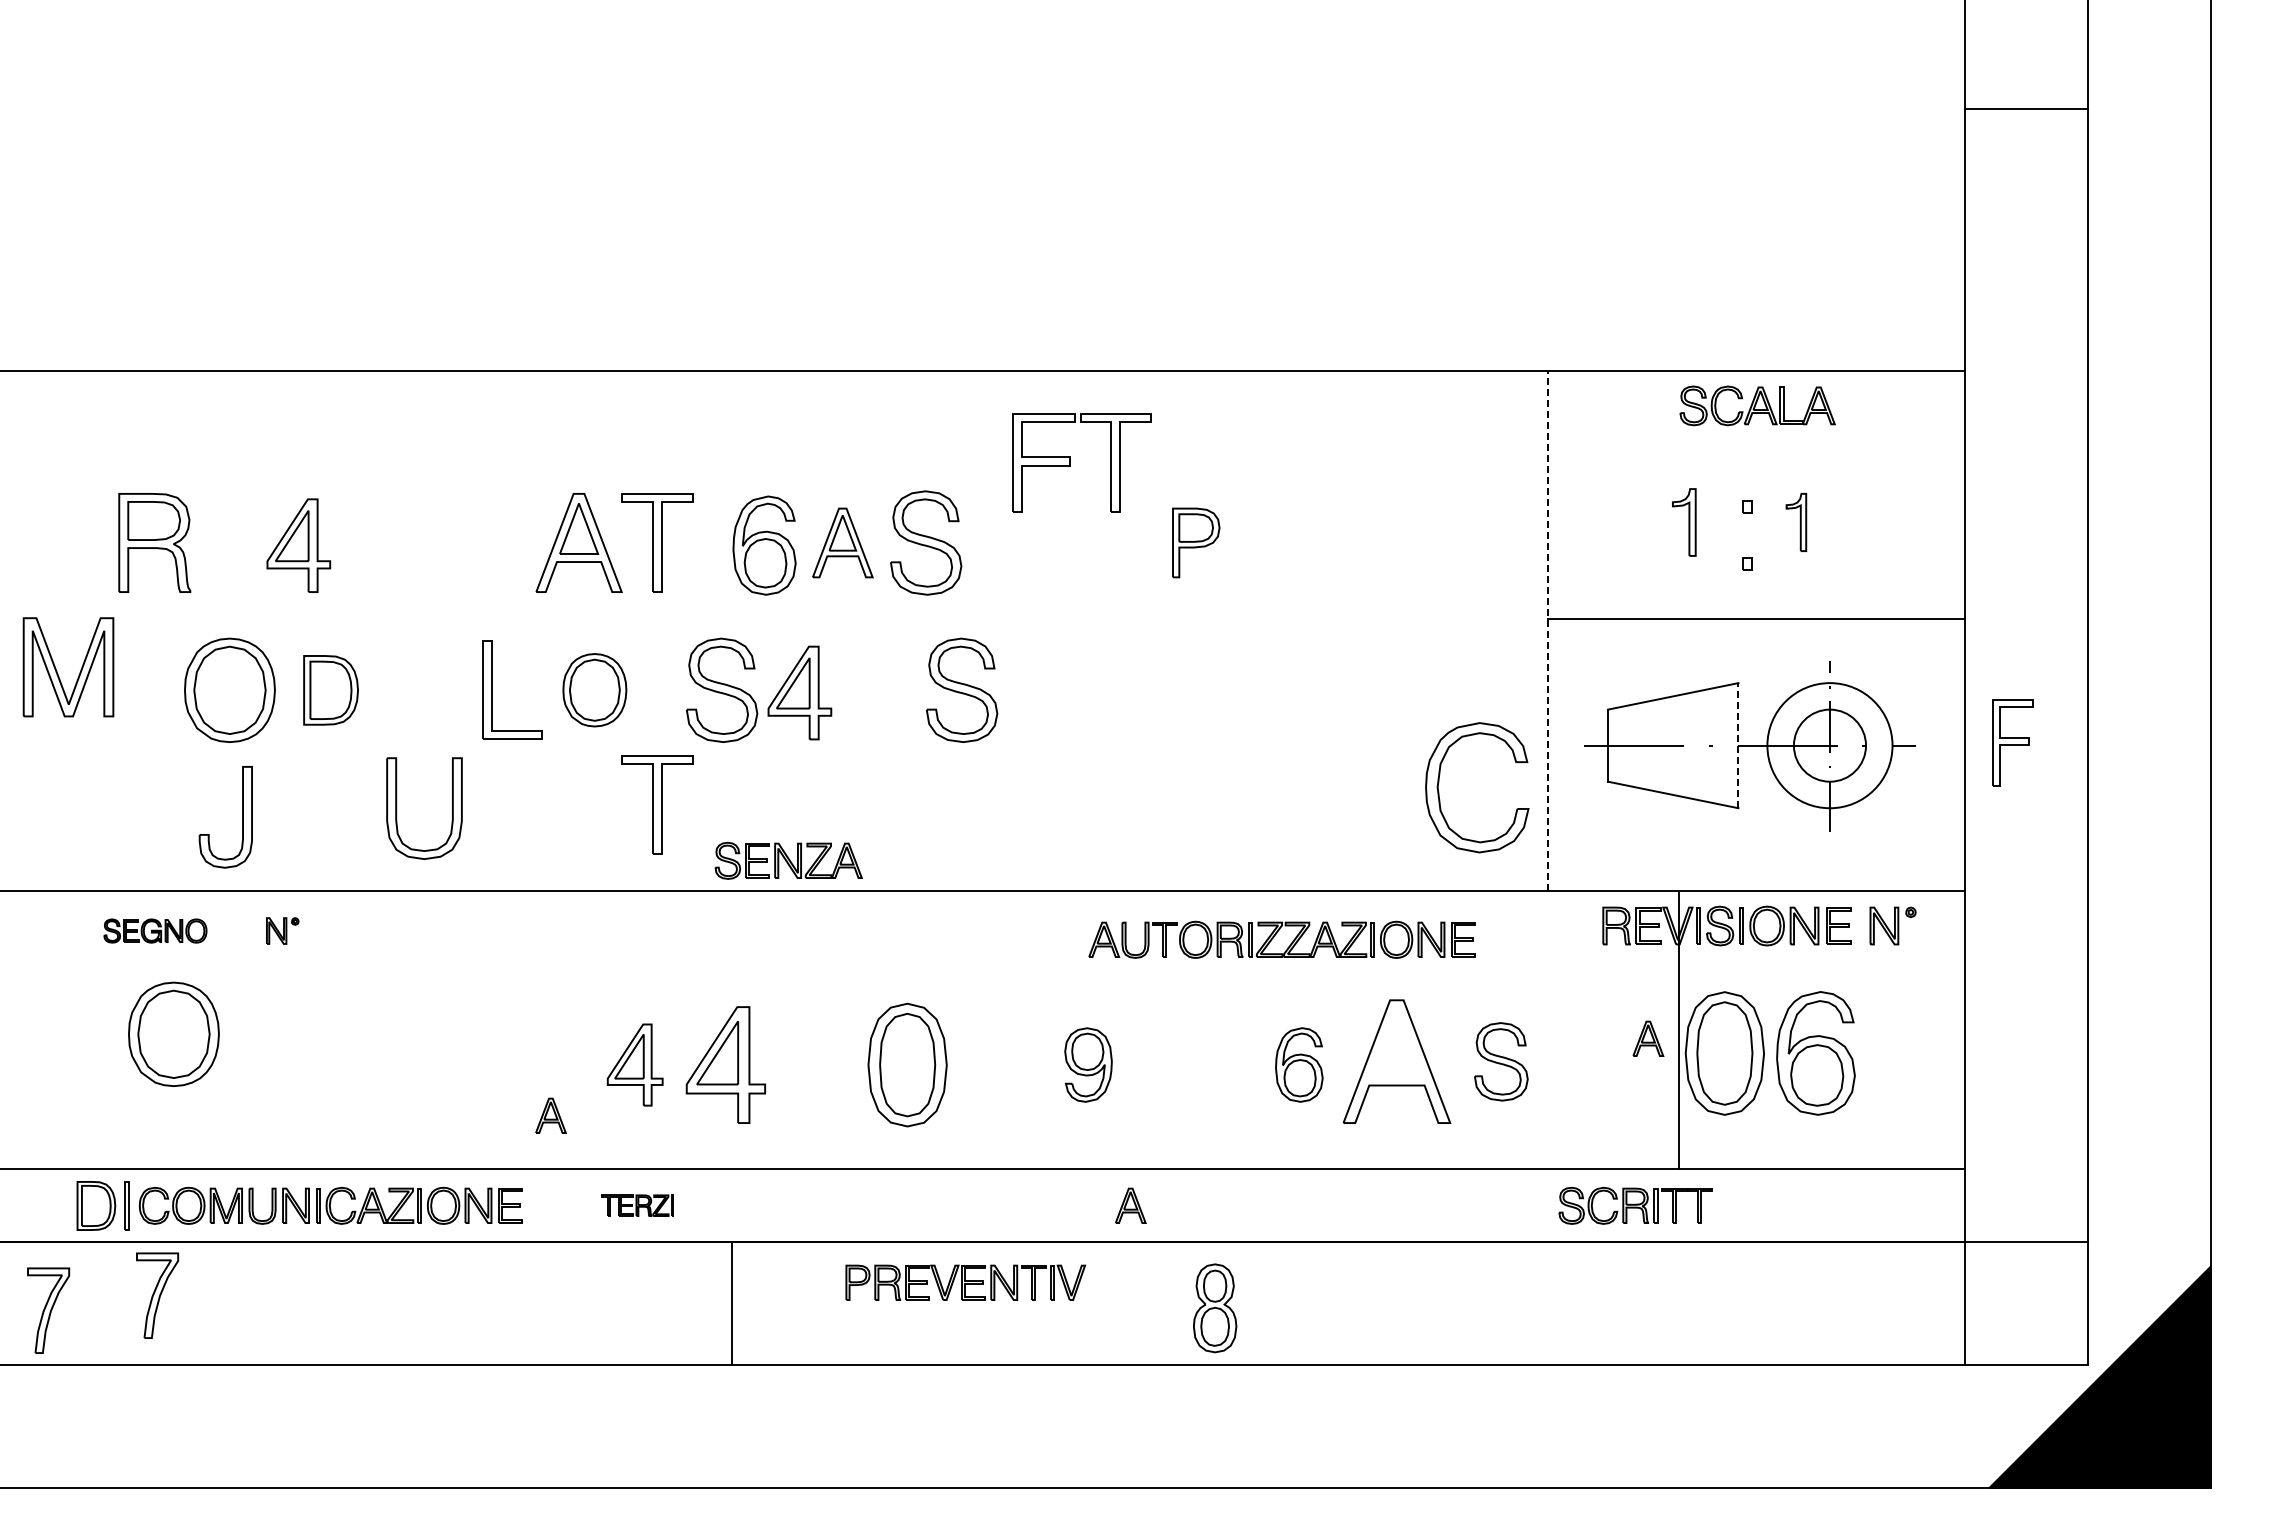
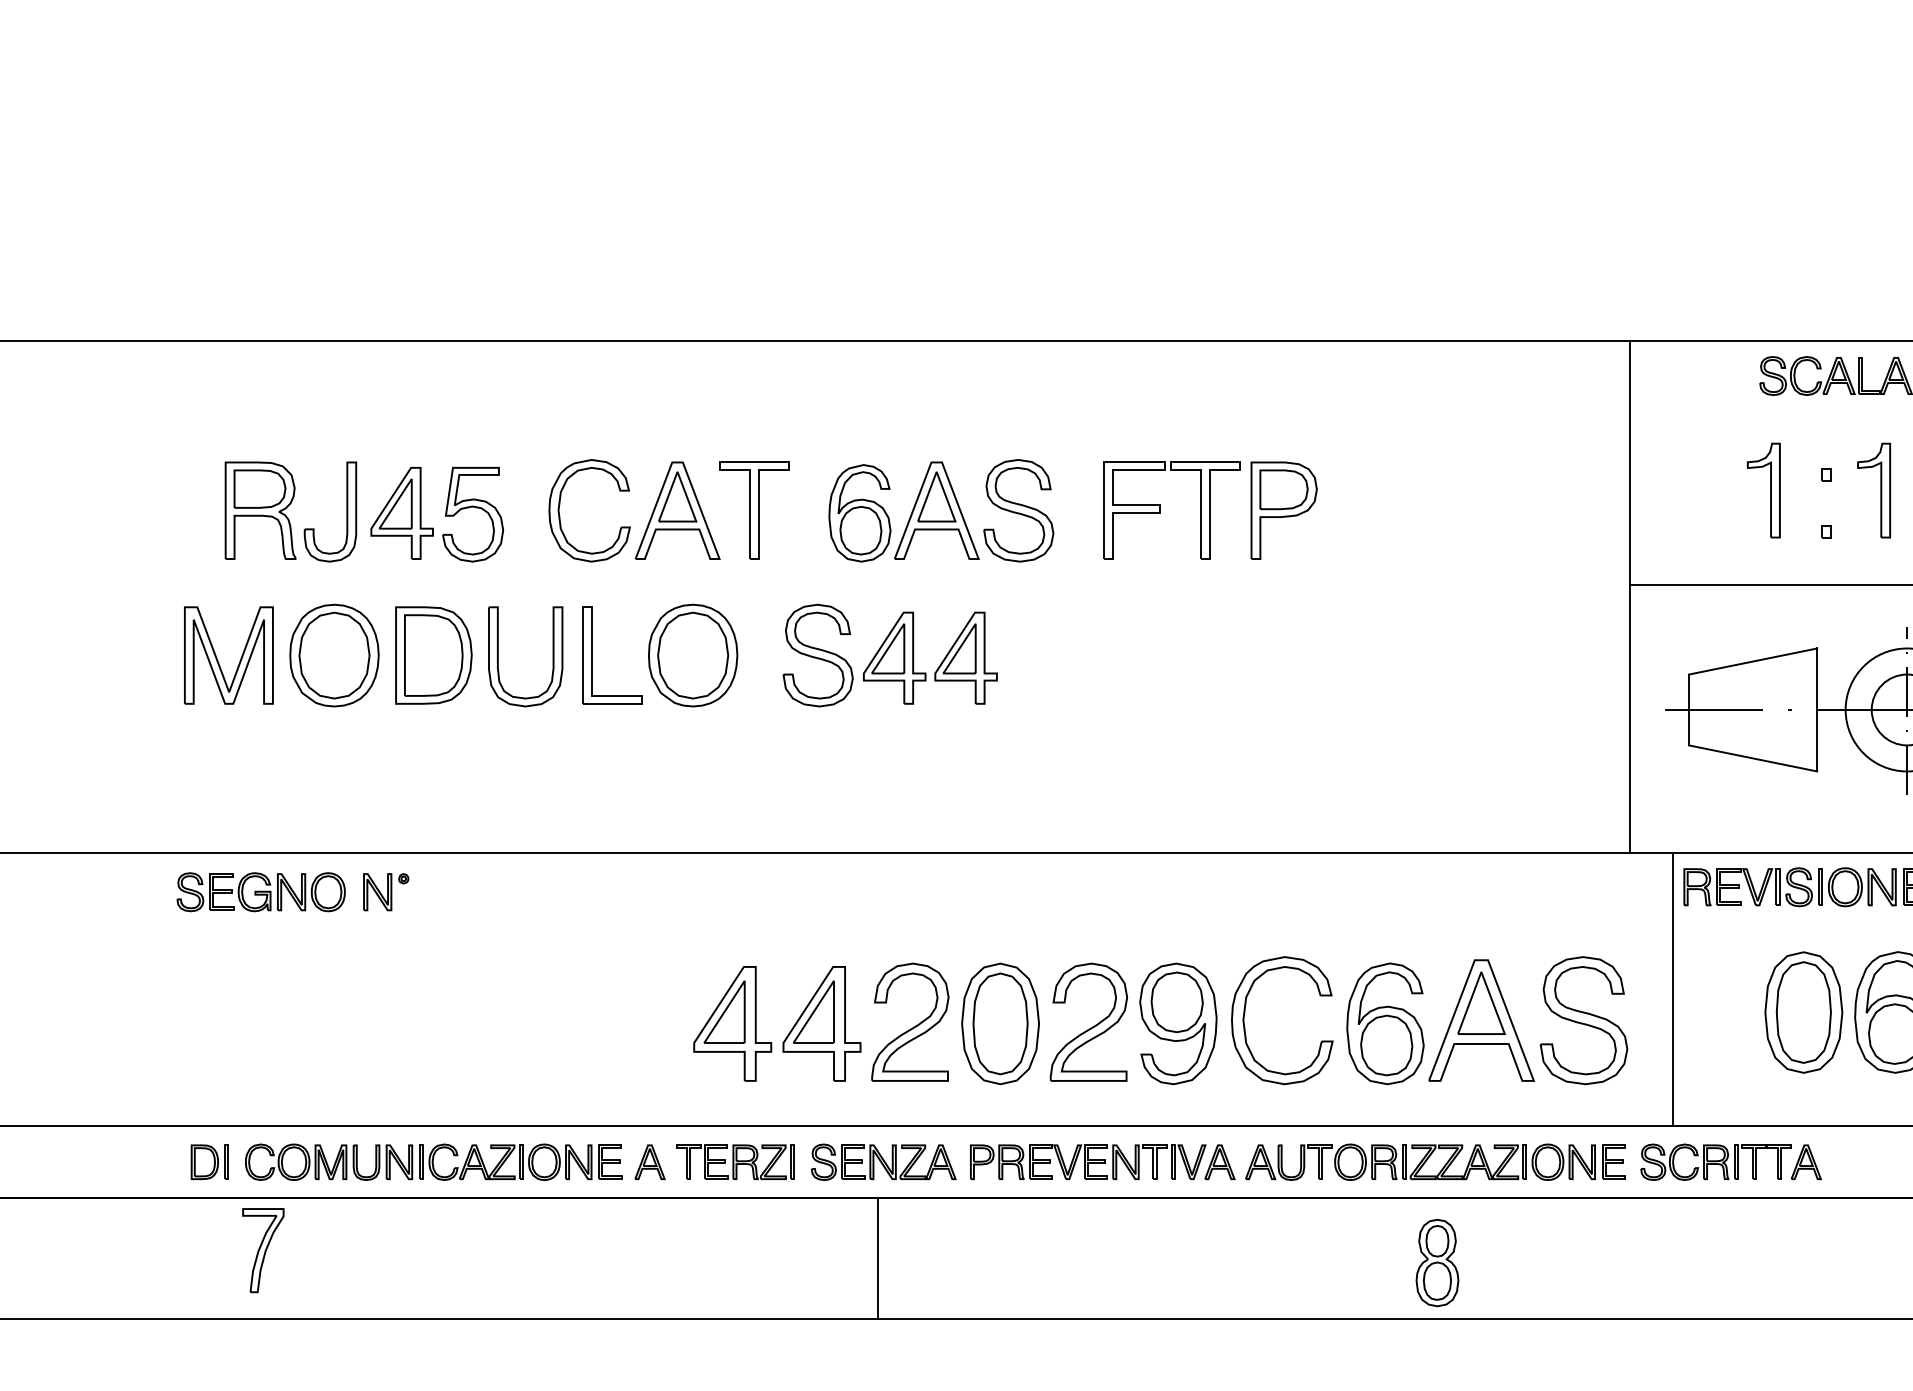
part: (1070, 462) -> (1160, 510), moved
part: (1684, 522) -> (1764, 490), size x1.43
part: (1796, 522) -> (1874, 490), size x1.67
part: (367, 540) -> (469, 508), added
part: (459, 540) -> (560, 508), added
part: (842, 542) -> (936, 510), size x1.43
part: (1196, 542) -> (1284, 510), size x1.43
line: (1547, 630) -> (1629, 596), dashed -> solid
part: (58, 673) -> (219, 661), moved
part: (594, 689) -> (692, 654), size x1.43
part: (962, 689) -> (1054, 654), removed
part: (330, 690) -> (433, 655), size x1.43
part: (872, 692) -> (966, 657), added
line: (1738, 745) -> (1817, 709), dashed -> solid
part: (1439, 791) -> (1245, 1024), moved
part: (657, 804) -> (754, 767), removed
part: (397, 808) -> (499, 656), moved
part: (242, 817) -> (346, 512), moved
part: (788, 860) -> (883, 1161), moved
part: (155, 930) -> (261, 891), size x1.67
part: (282, 930) -> (386, 891), size x1.43
part: (1276, 934) -> (1429, 1157), moved
line: (1678, 1029) -> (1672, 988), moved
part: (173, 1033) -> (278, 992), removed
part: (1648, 1038) -> (1806, 1161), moved
part: (1396, 1044) -> (1481, 1003), added
part: (1501, 1061) -> (1584, 1020), size x1.67
part: (635, 1064) -> (733, 1023), size x1.43
part: (1088, 1064) -> (1178, 1023), size x1.67
part: (1299, 1064) -> (1385, 1023), size x1.67
part: (819, 1067) -> (913, 1026), added
part: (999, 1068) -> (1090, 1027), added
part: (550, 1115) -> (649, 1161), moved
part: (102, 1205) -> (209, 1161), size x0.71
part: (637, 1205) -> (735, 1161), size x1.67
part: (965, 1282) -> (1087, 1161), moved
line: (732, 1303) -> (878, 1258), moved
part: (1215, 1308) -> (1437, 1263), moved
part: (48, 1310) -> (156, 1265), removed

